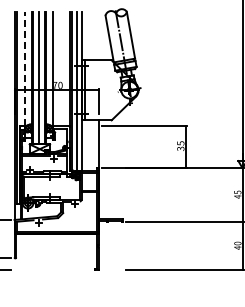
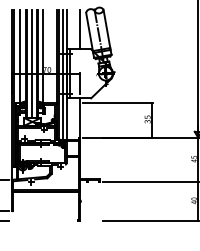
line: (98, 35) -> (80, 29), added
line: (25, 68) -> (20, 56), dashed -> solid

